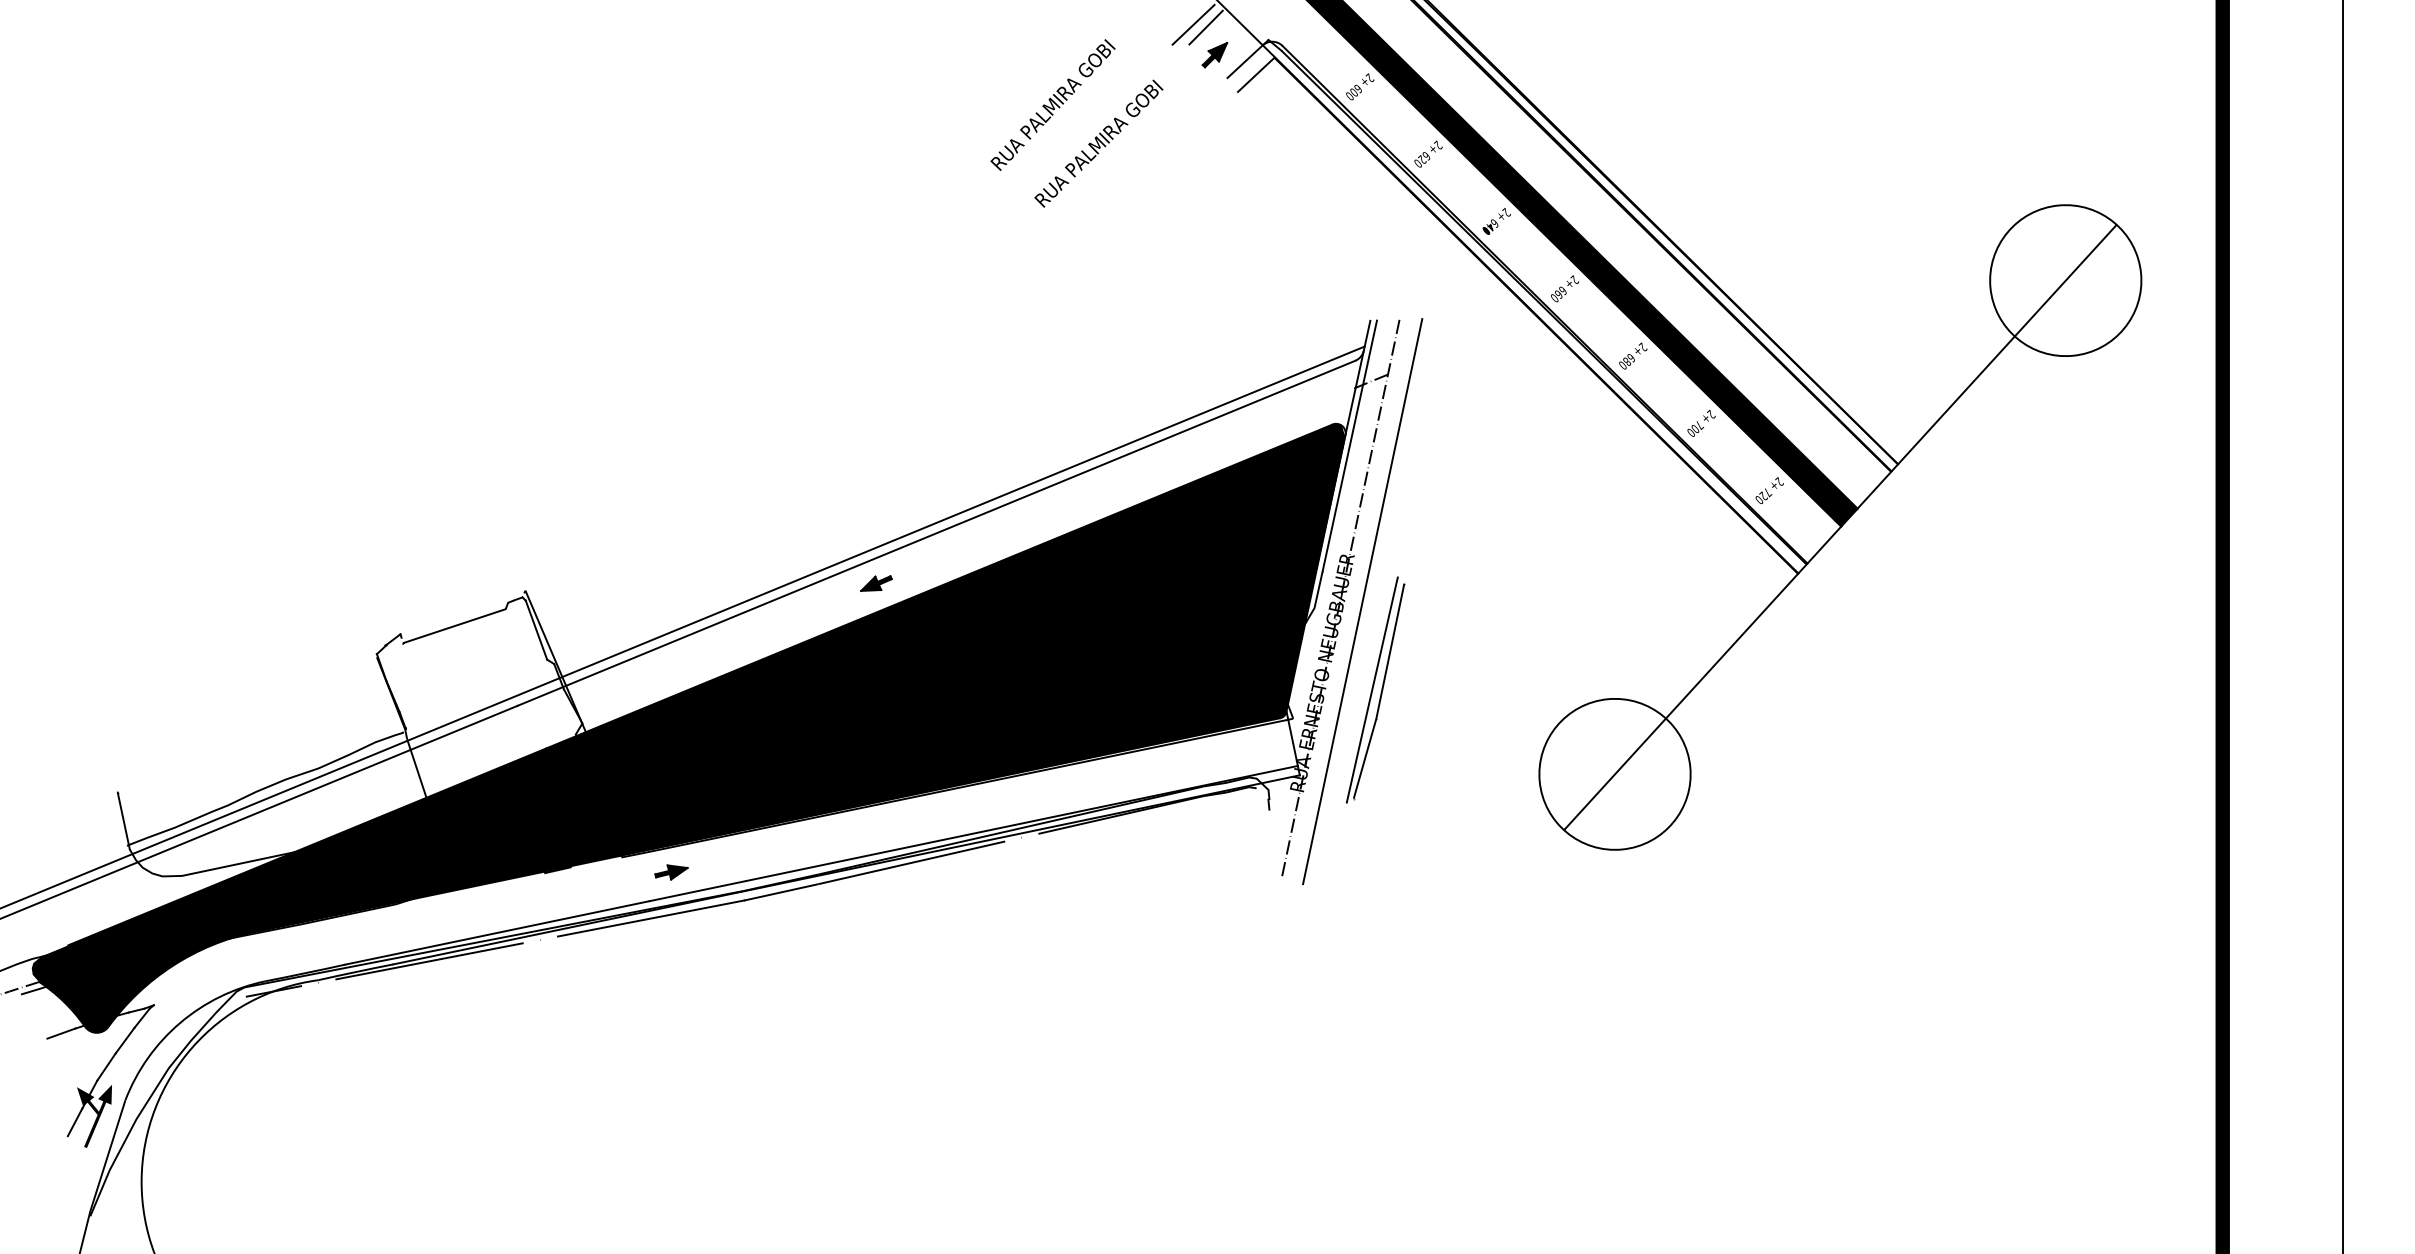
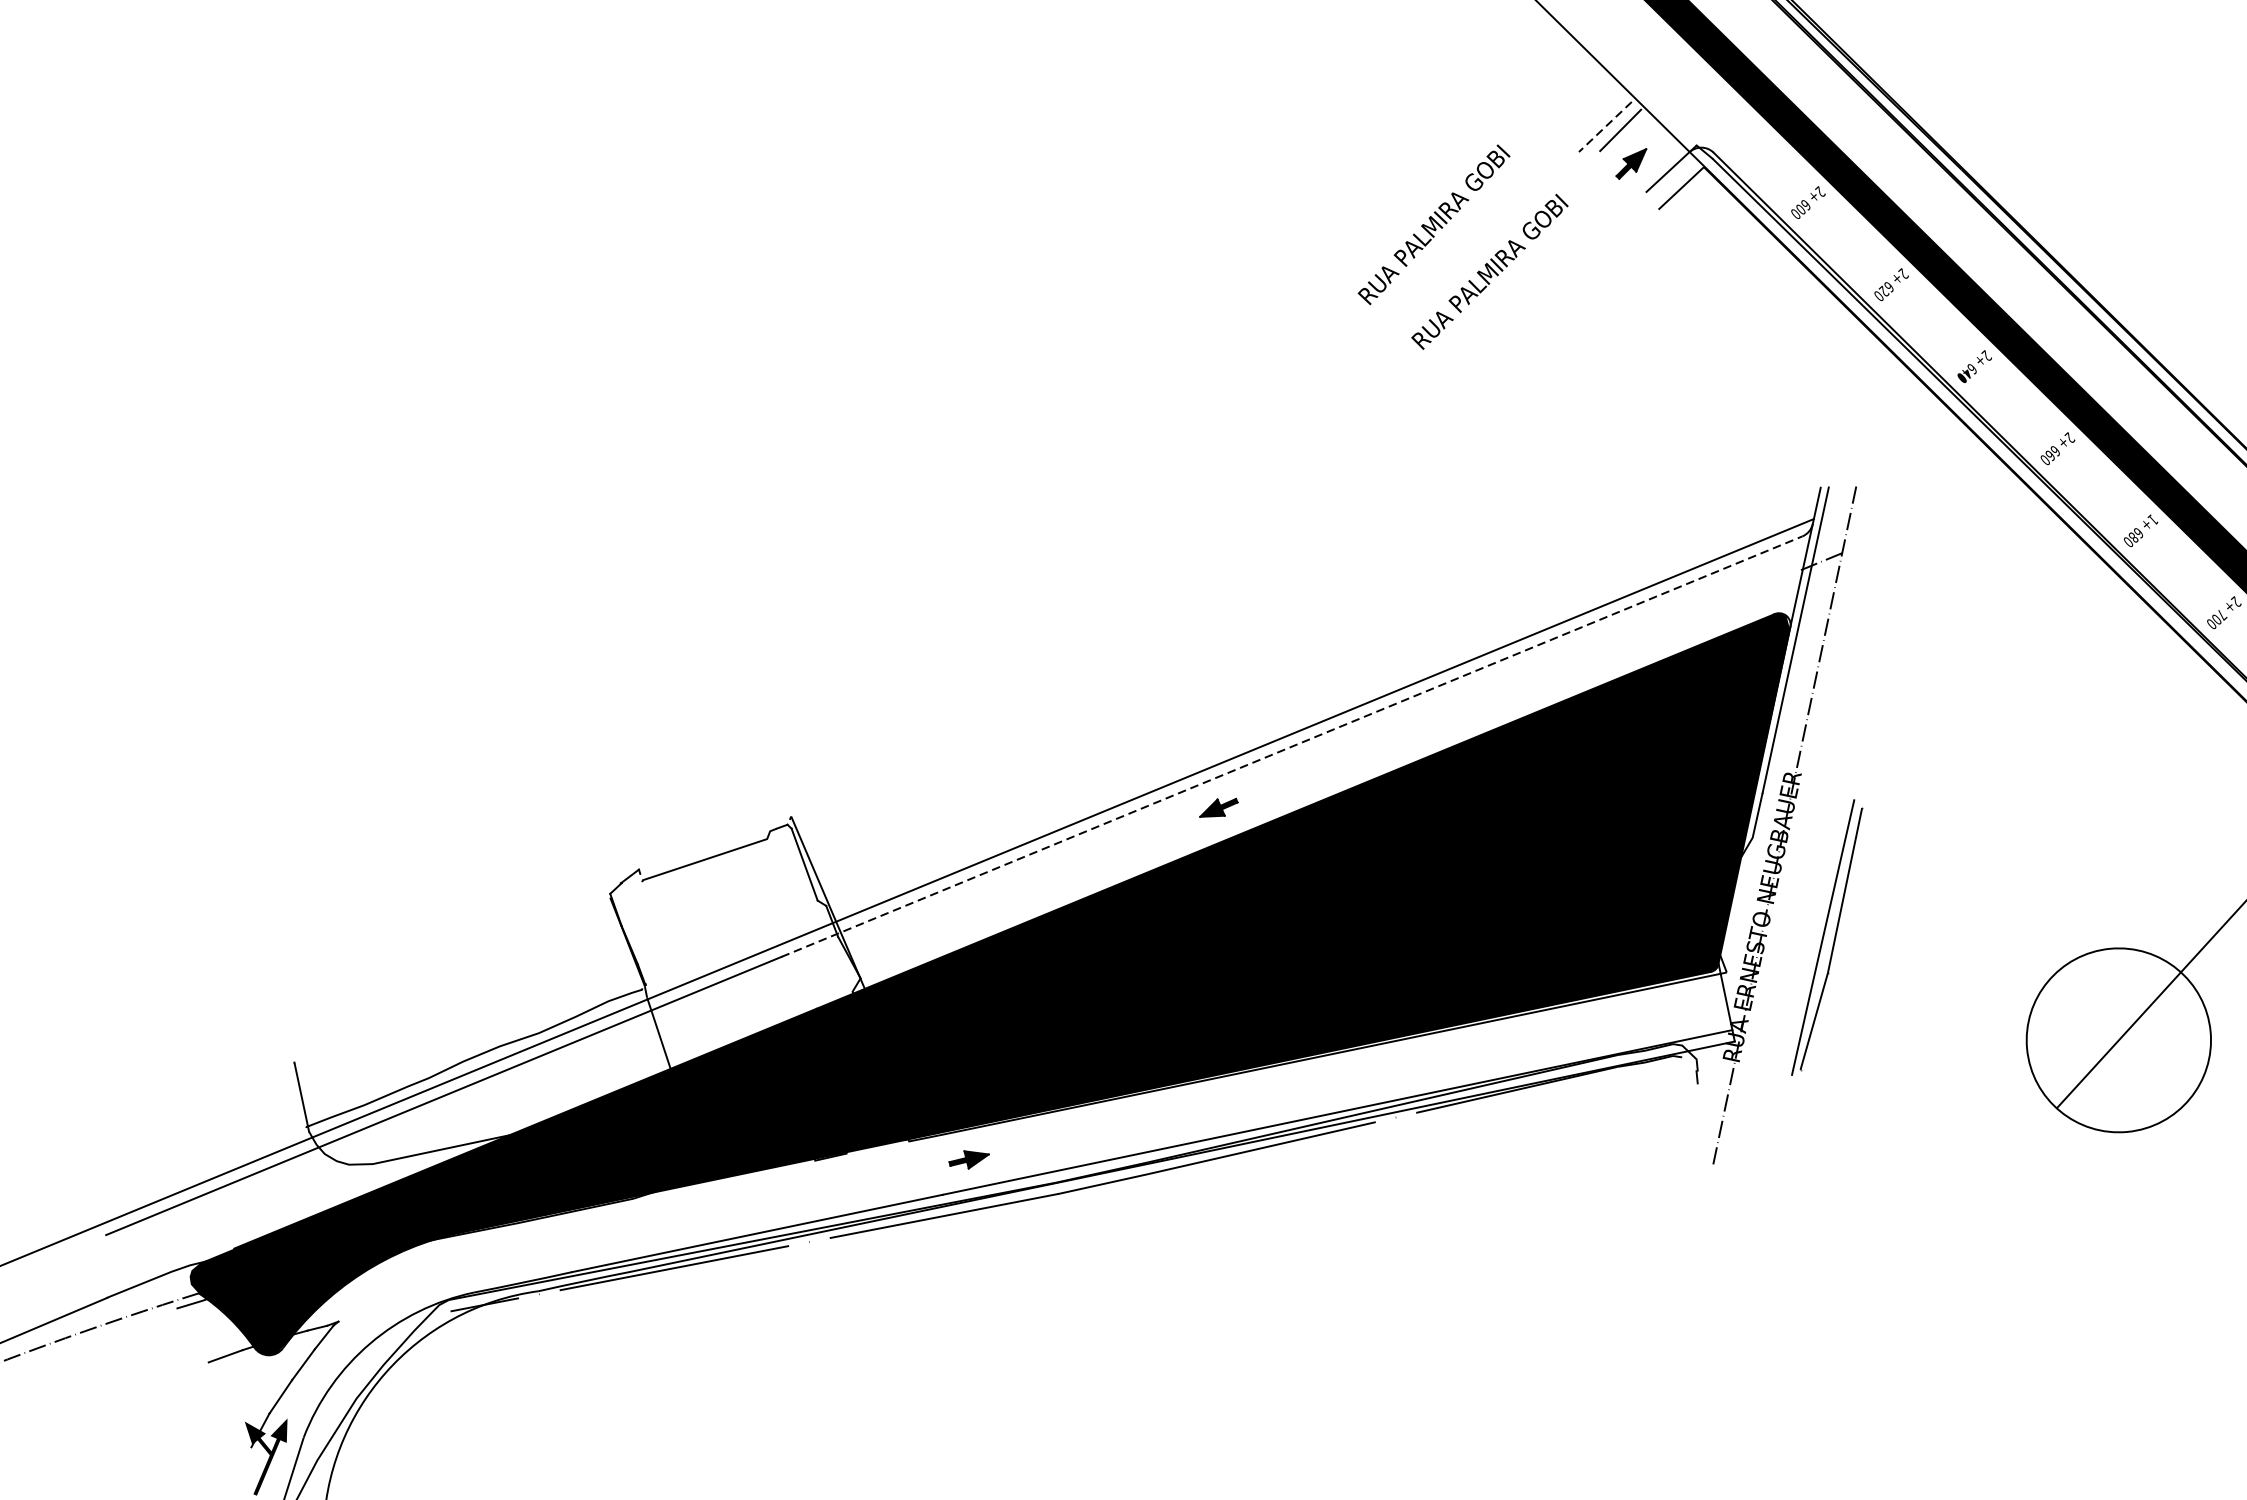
line: (1193, 24) -> (1605, 126), solid -> dashed
text: (1643, 346) -> (2153, 518), 2+ -> 1+
line: (936, 533) -> (1292, 746), solid -> dashed
line: (1362, 601) -> (1811, 829), removed
line: (74, 1122) -> (241, 1464), removed

